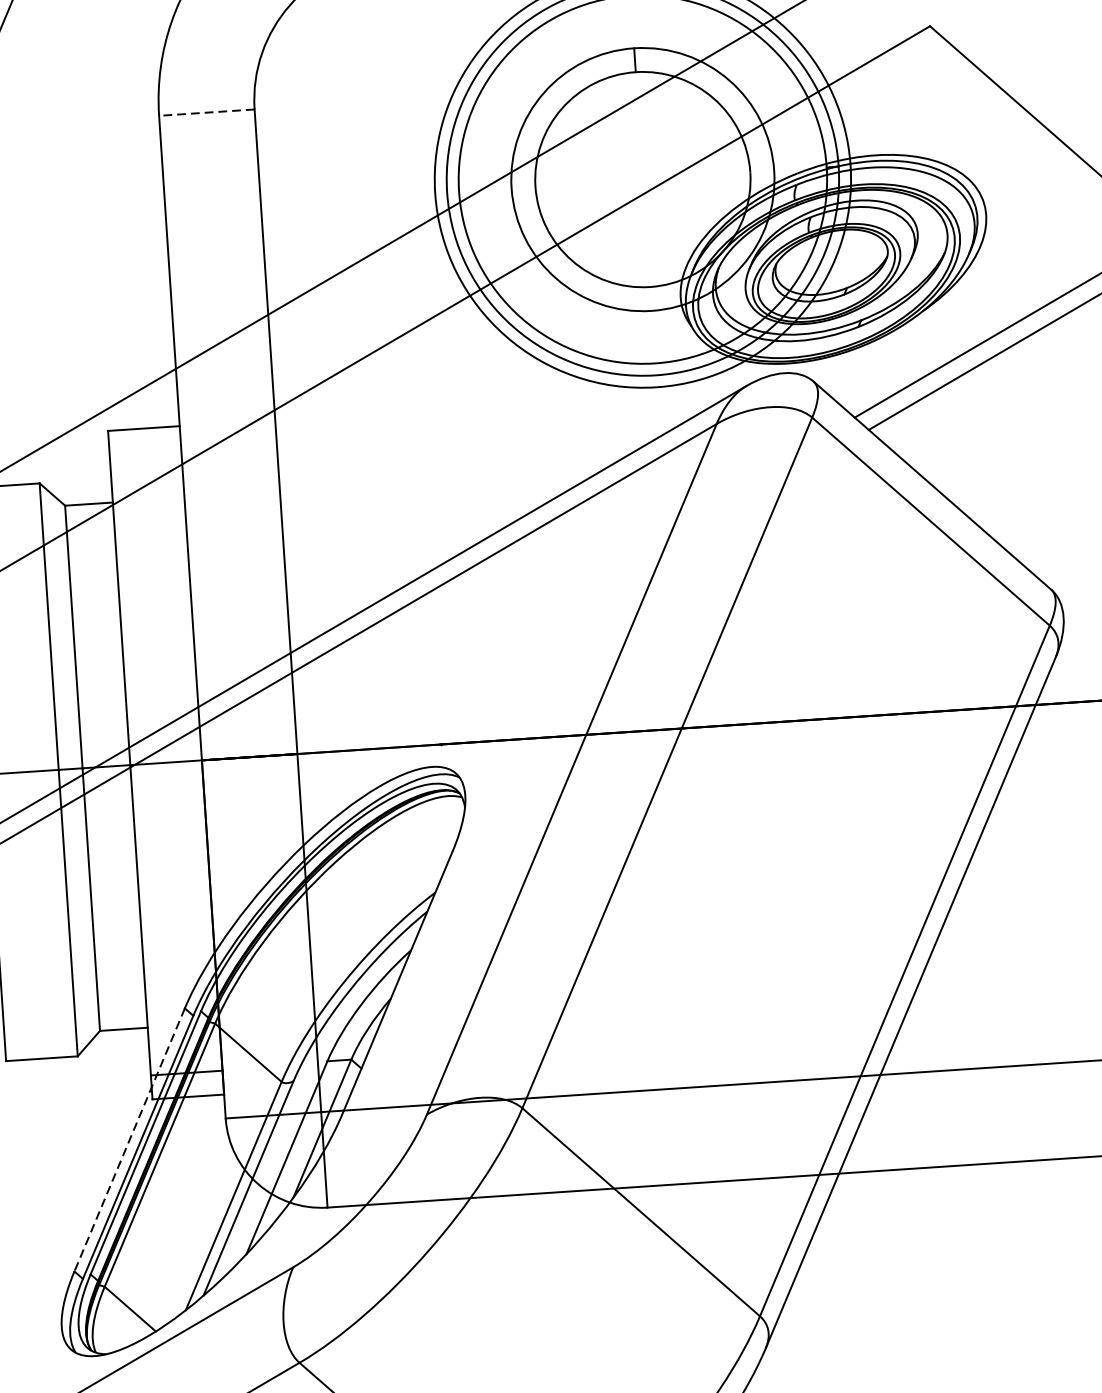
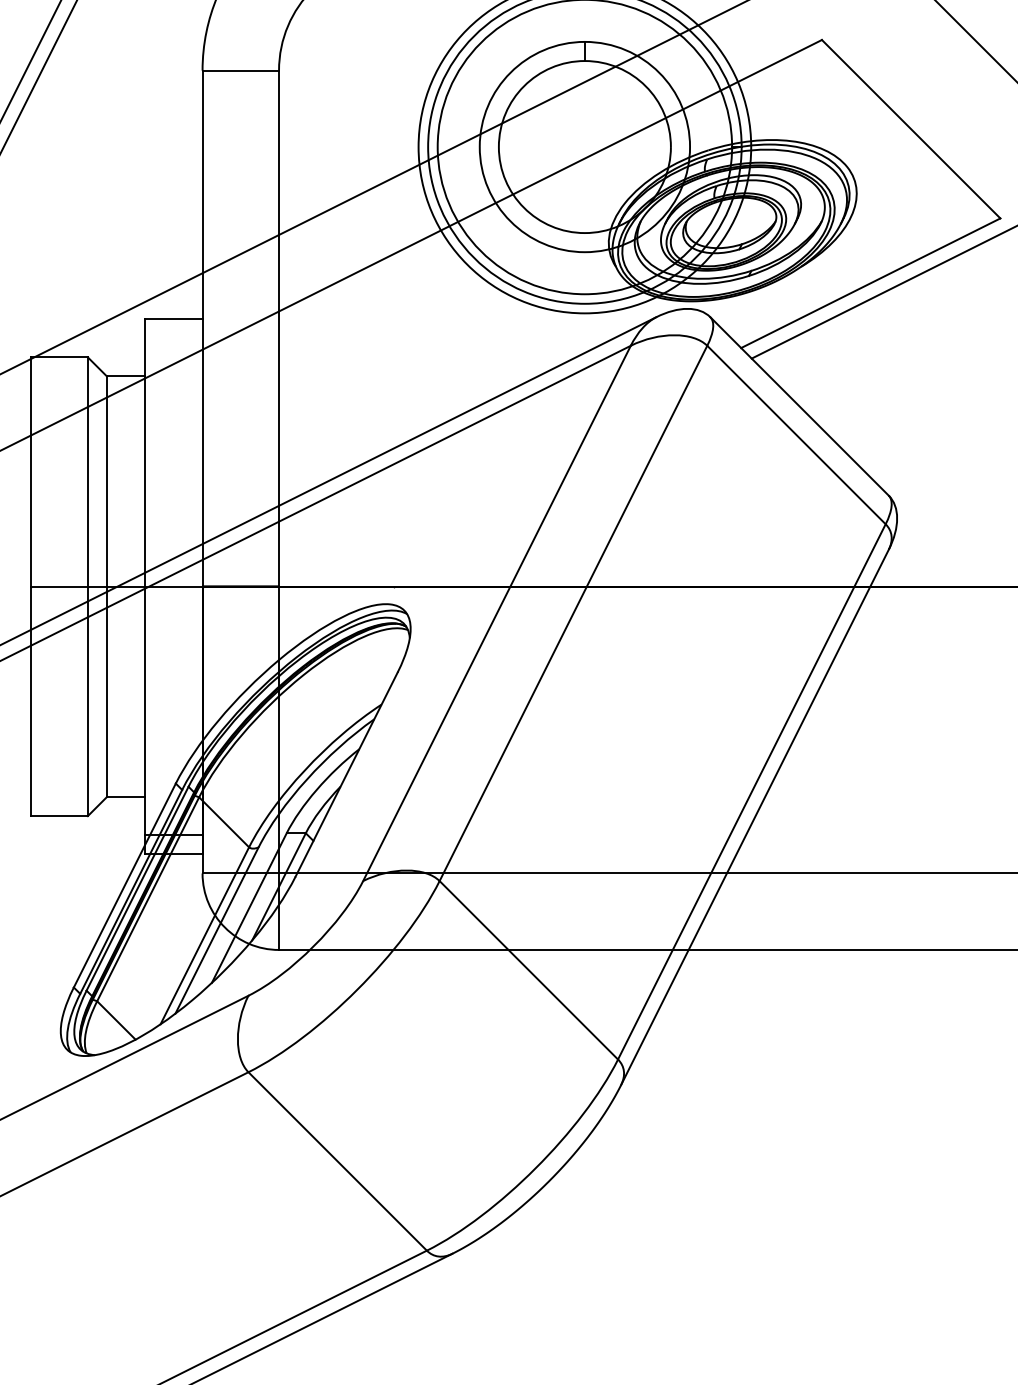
line: (206, 112) -> (240, 70), dashed -> solid
line: (129, 1139) -> (124, 885), dashed -> solid

